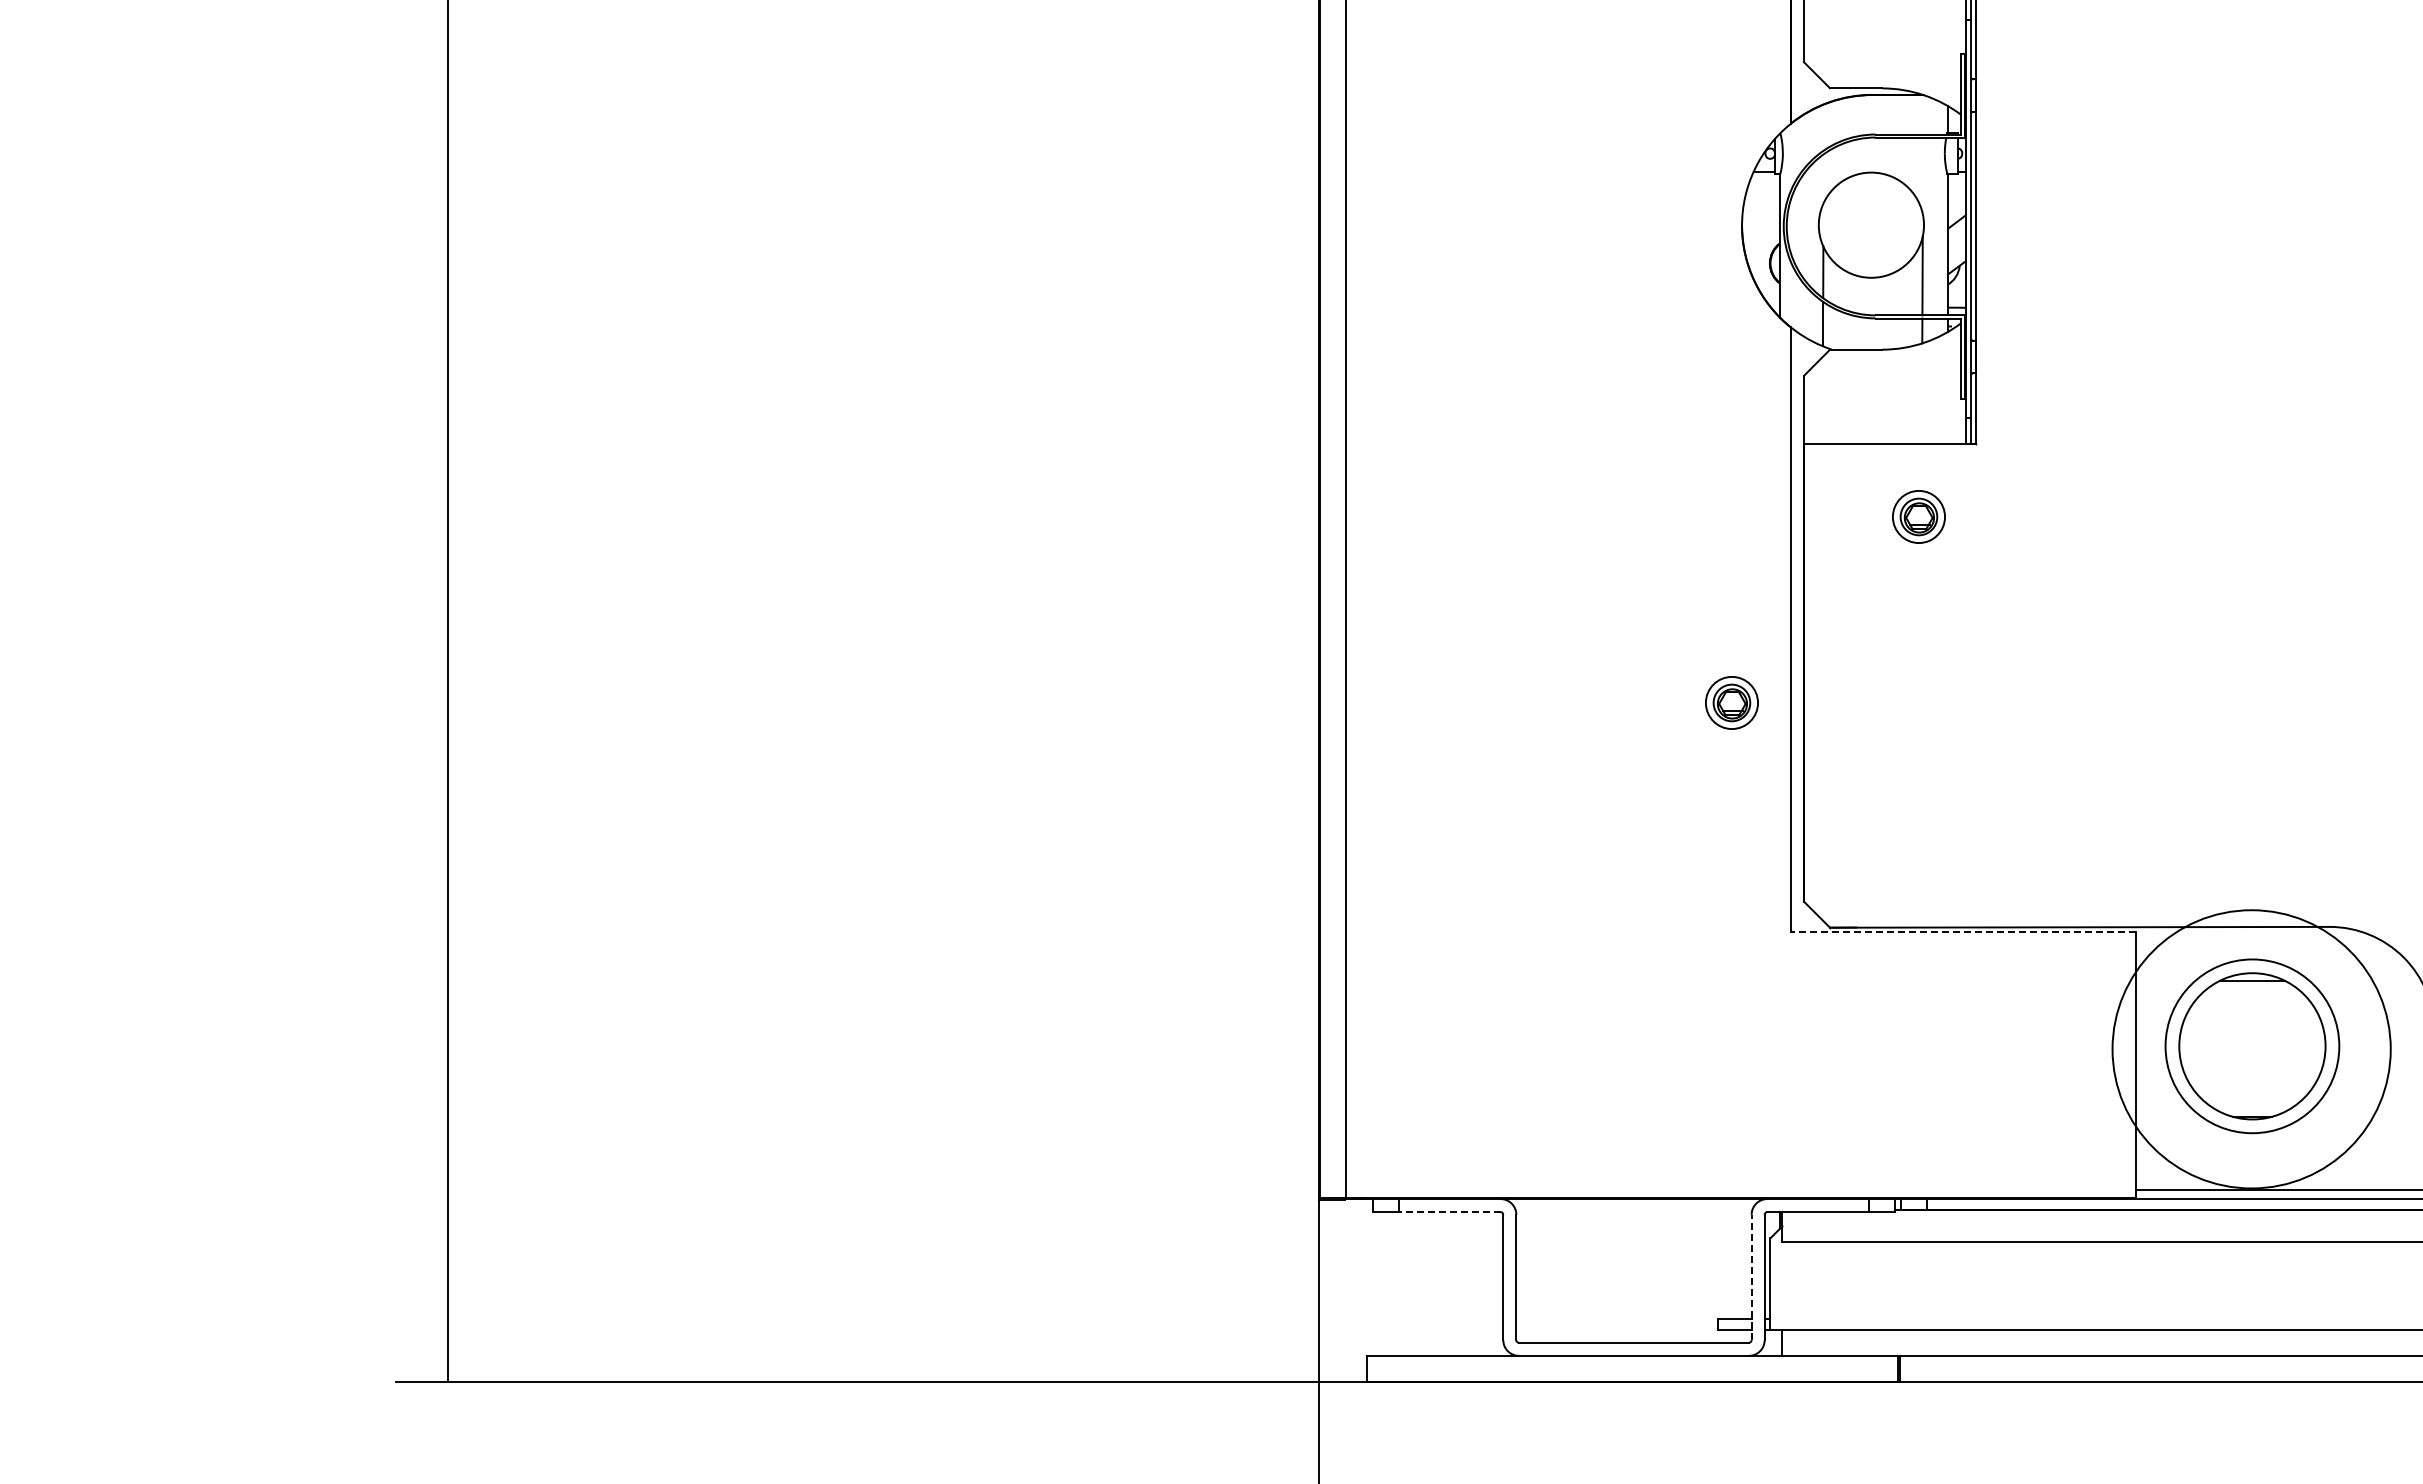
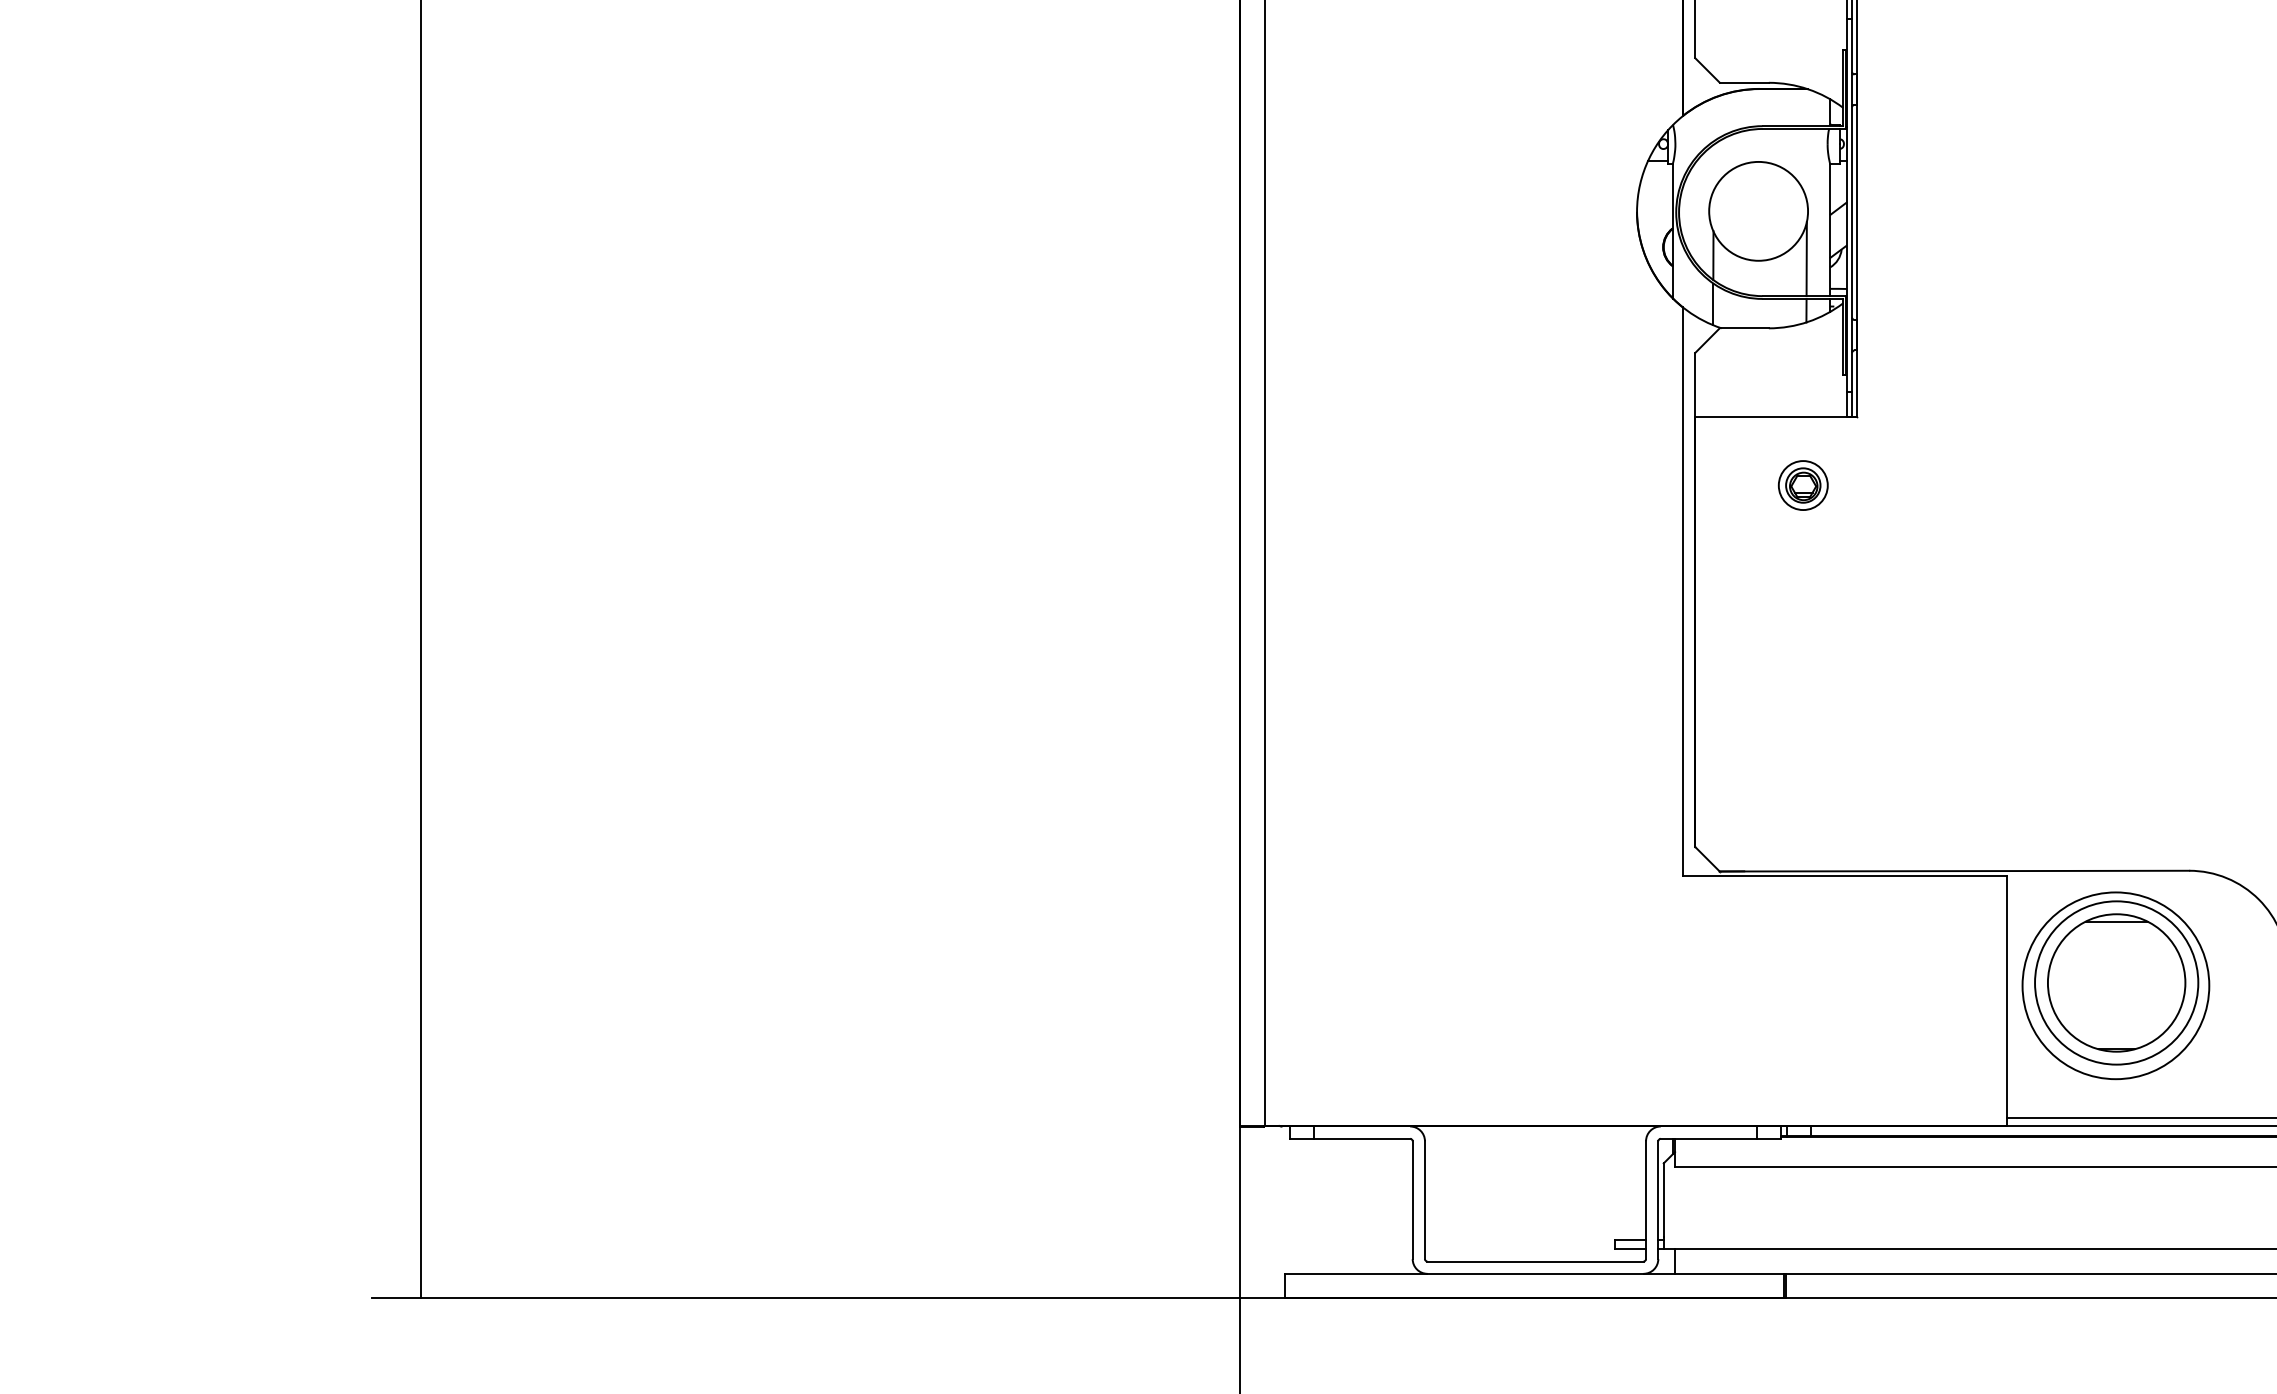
part: (1731, 702) -> (1627, 659), removed
line: (1963, 932) -> (1845, 876), dashed -> solid
circle: (2251, 1048) -> (2115, 985), size x0.71
line: (1449, 1212) -> (1362, 1139), dashed -> solid
line: (1751, 1277) -> (1645, 1200), dashed -> solid

